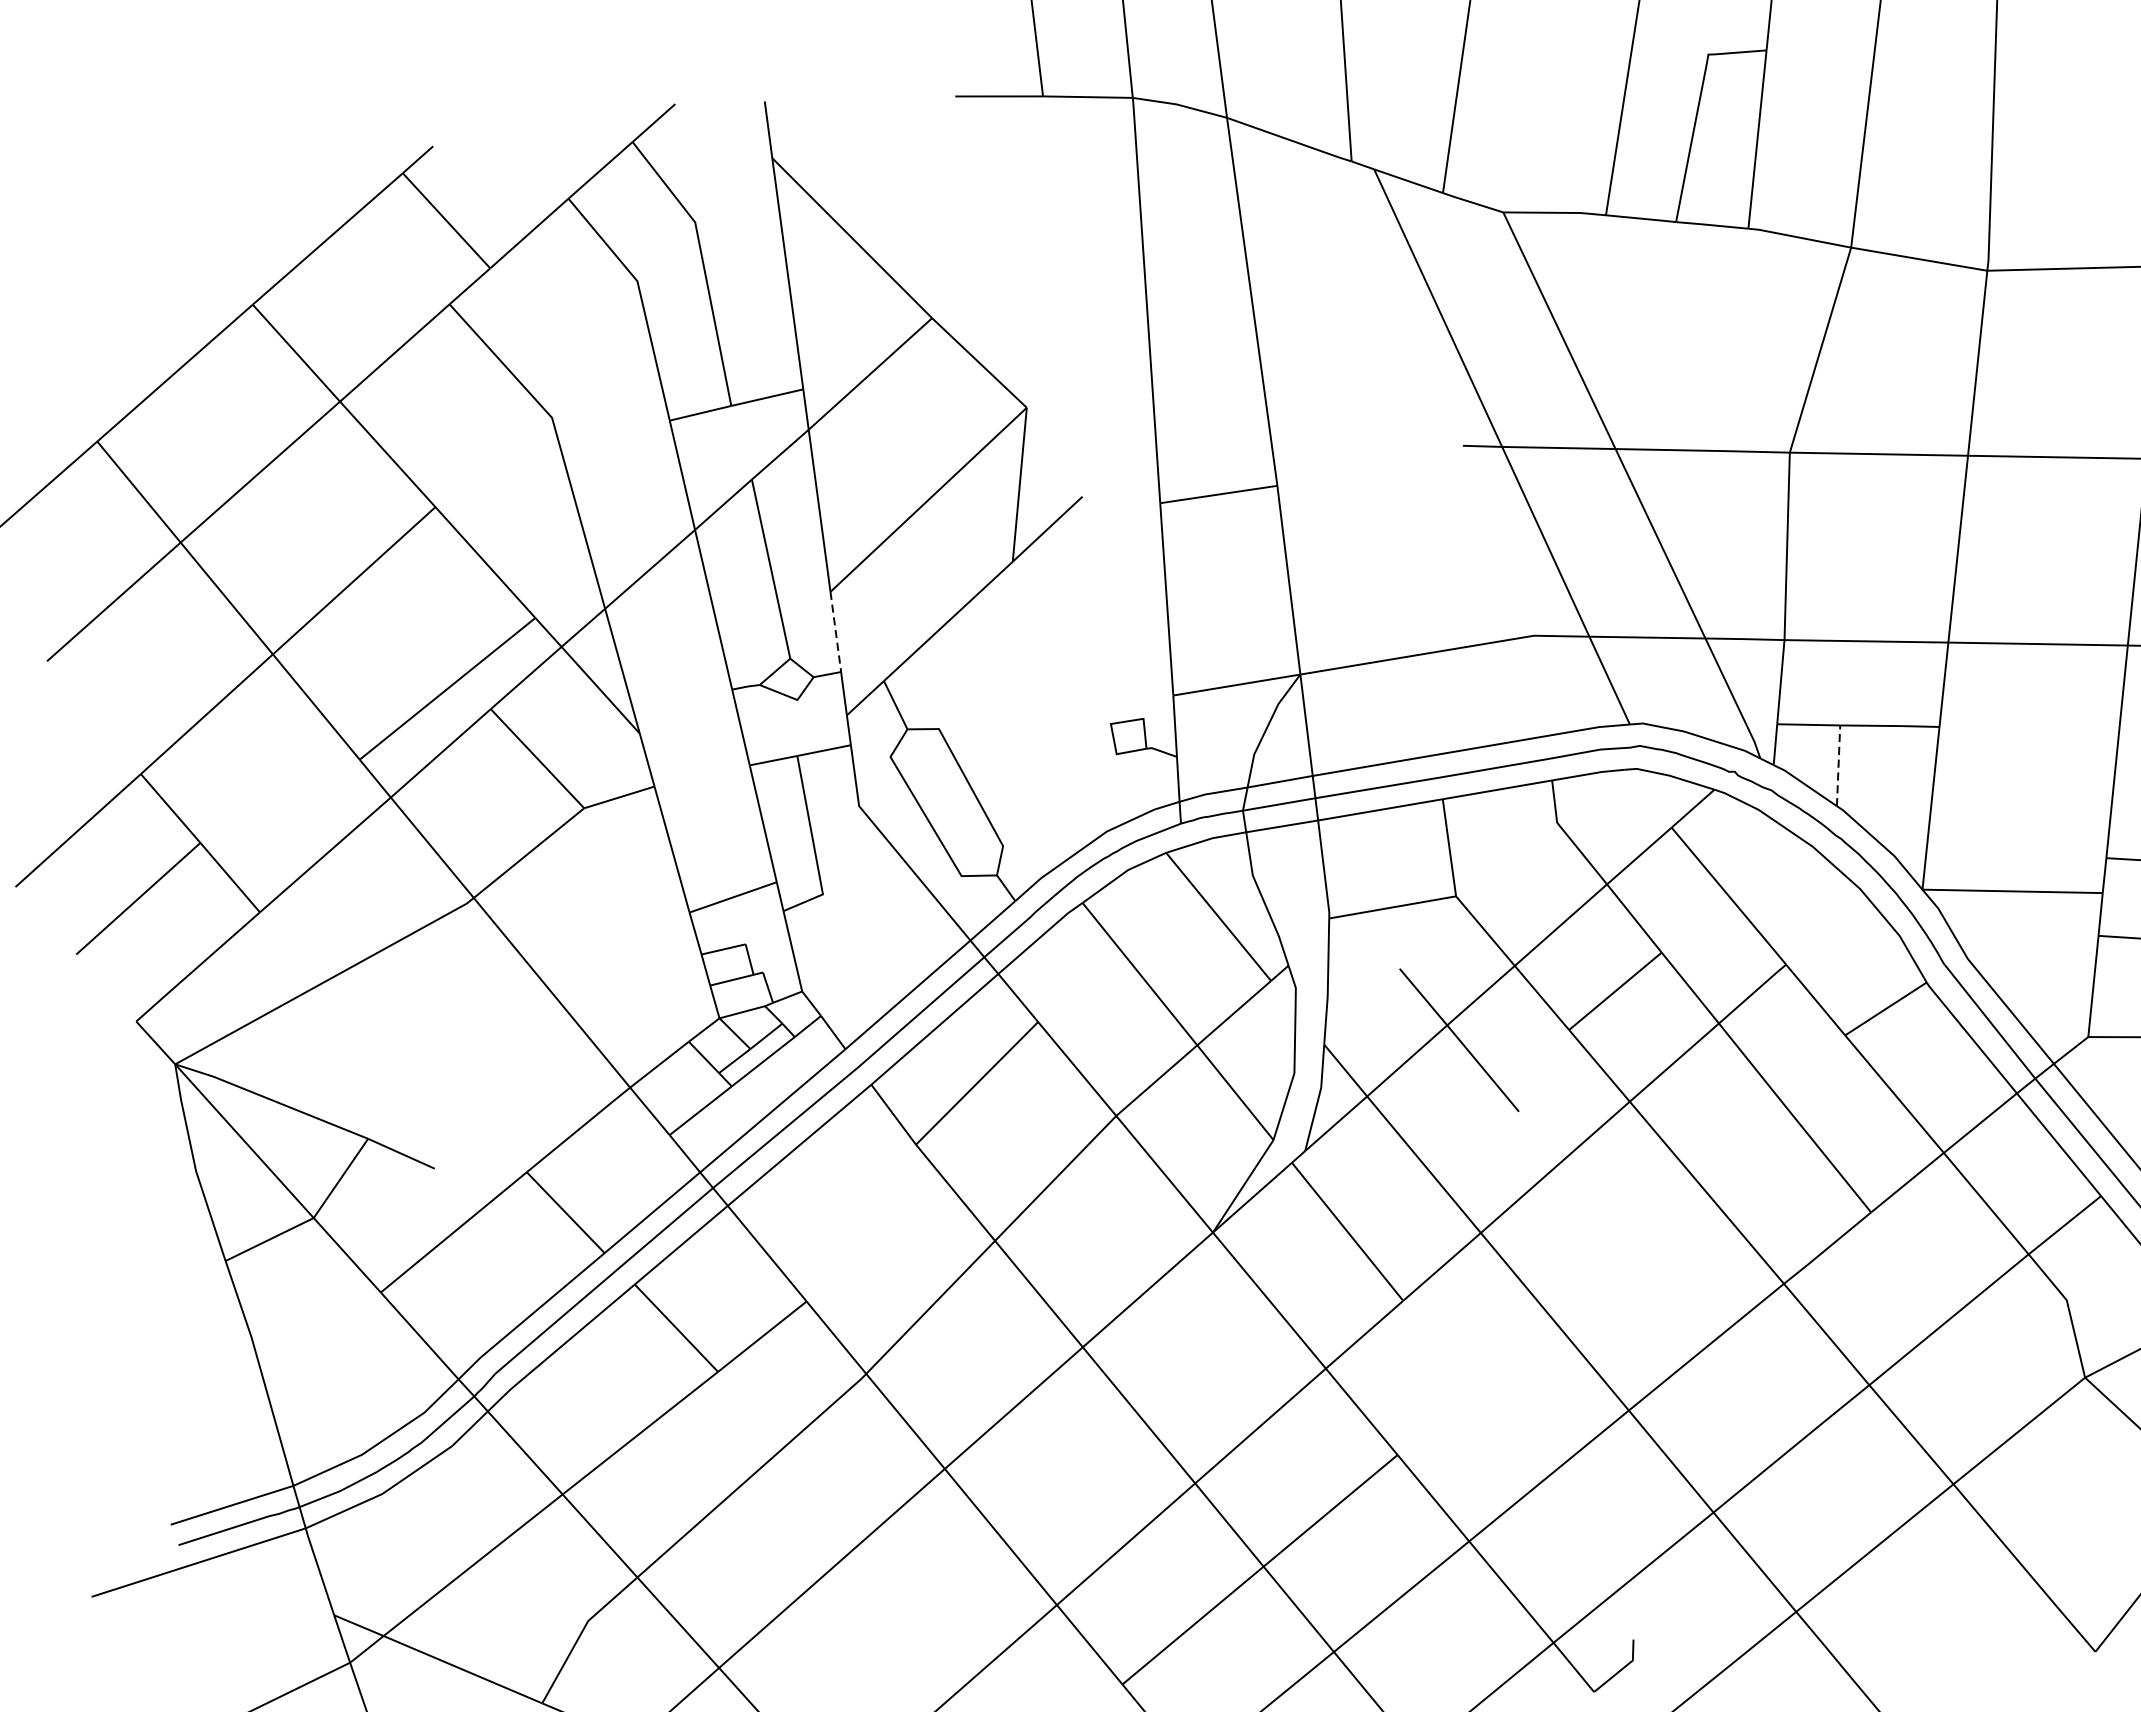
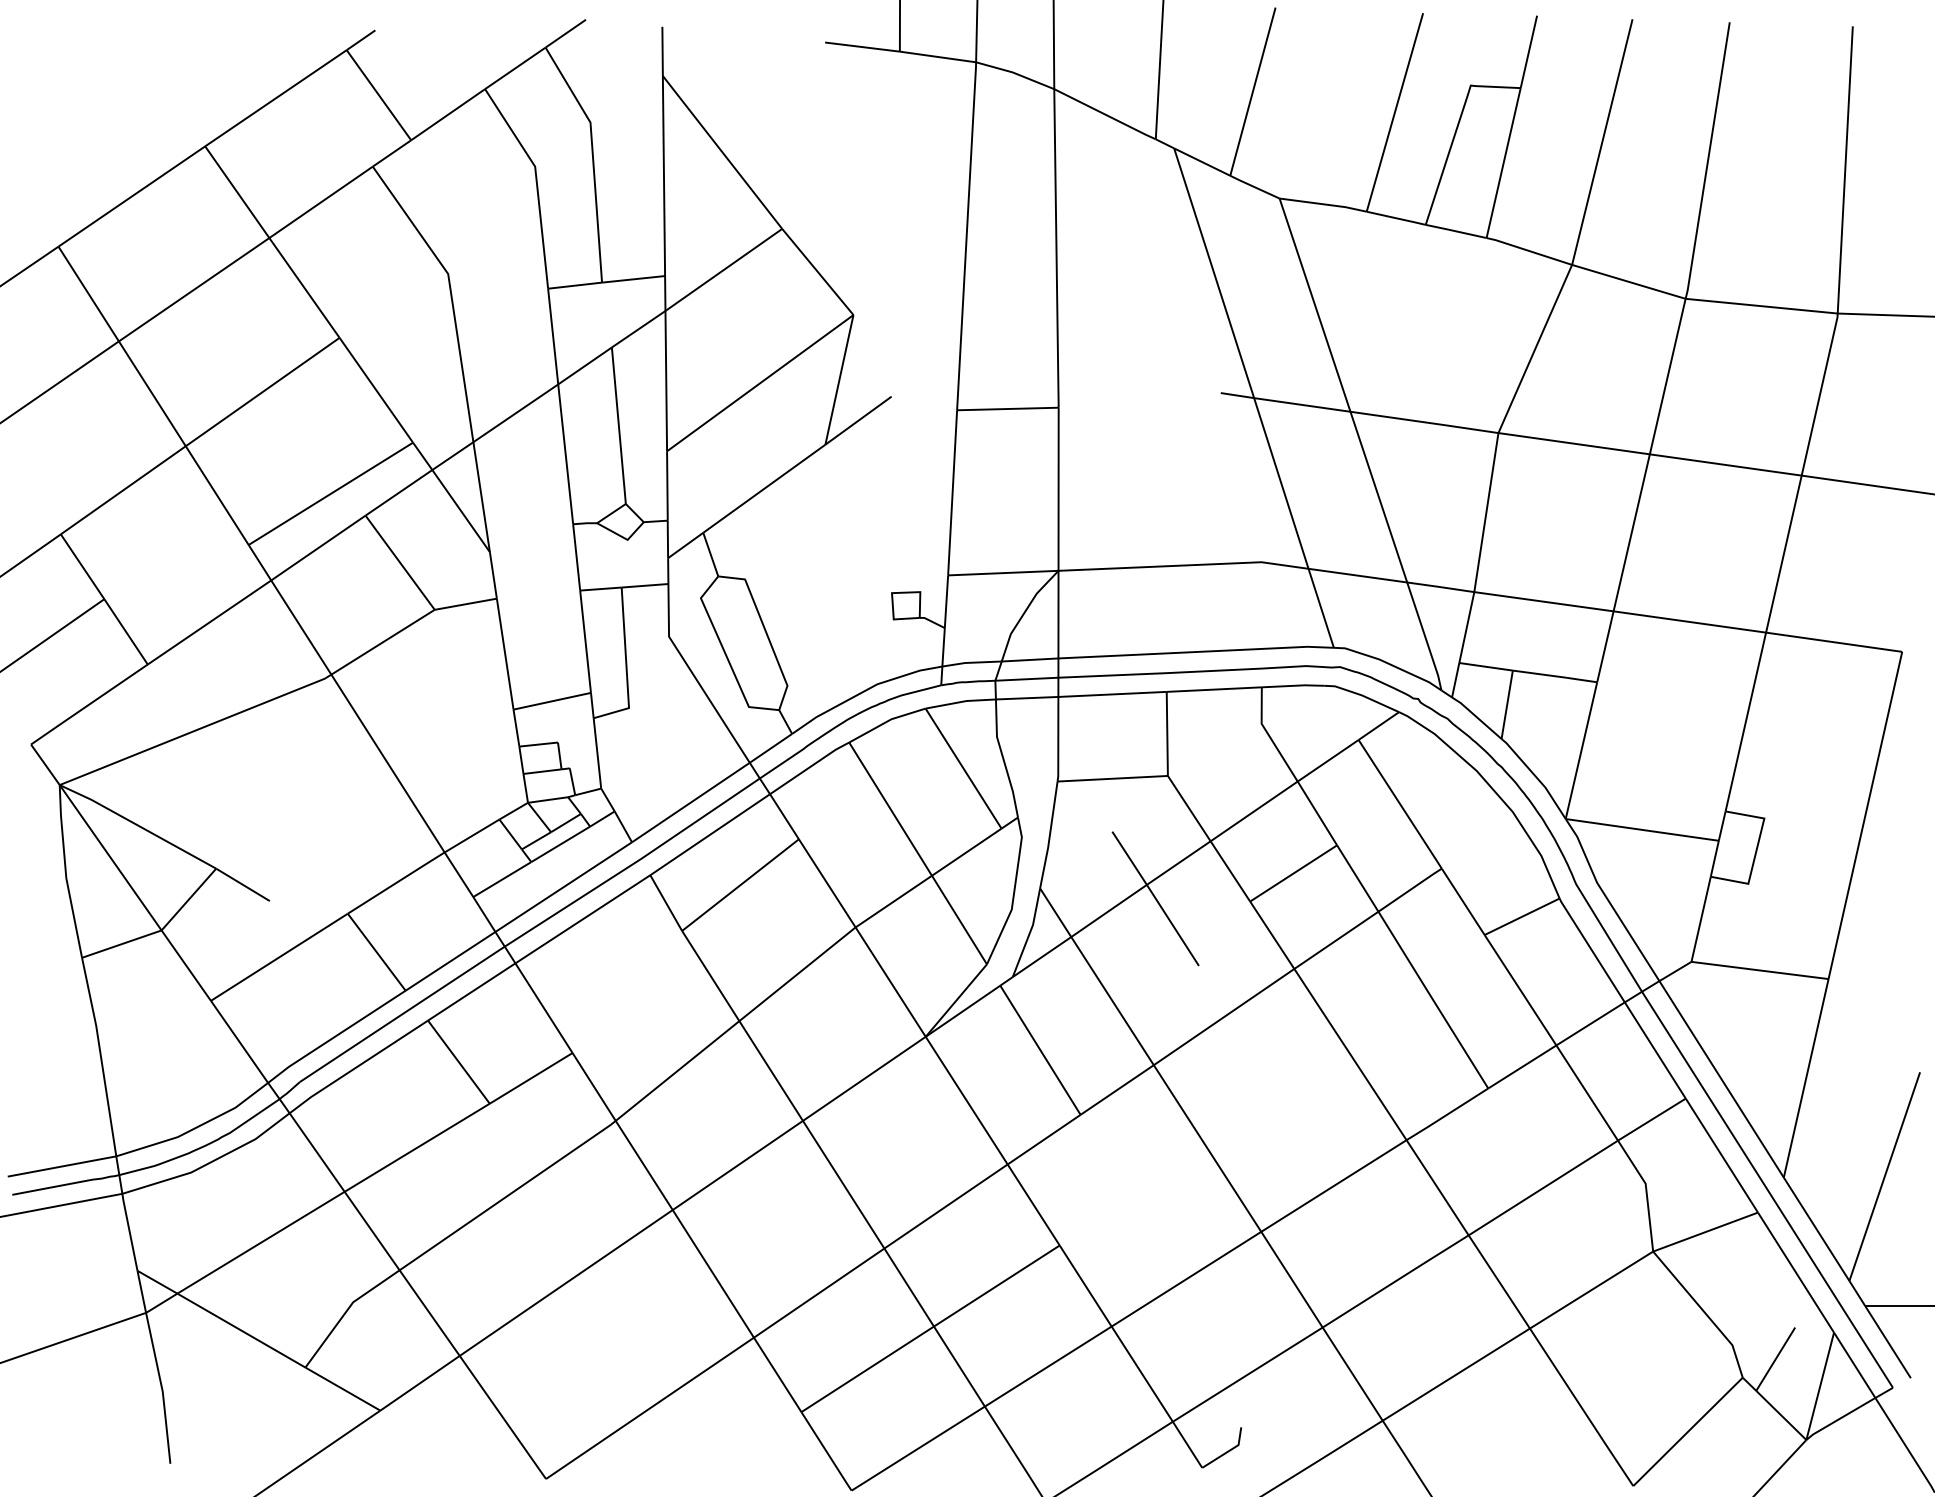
line: (835, 632) -> (667, 486), dashed -> solid
line: (1838, 765) -> (1507, 704), dashed -> solid

